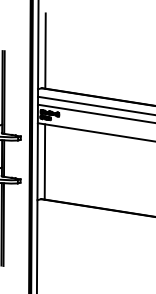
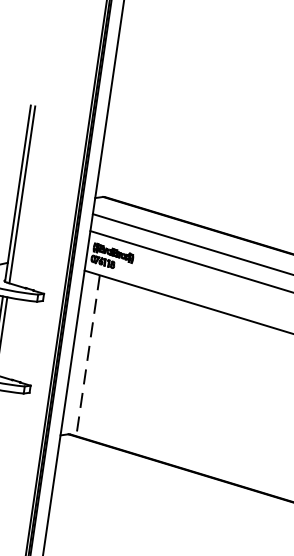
line: (45, 50) -> (122, 117), removed
line: (44, 161) -> (87, 354), solid -> dashed

